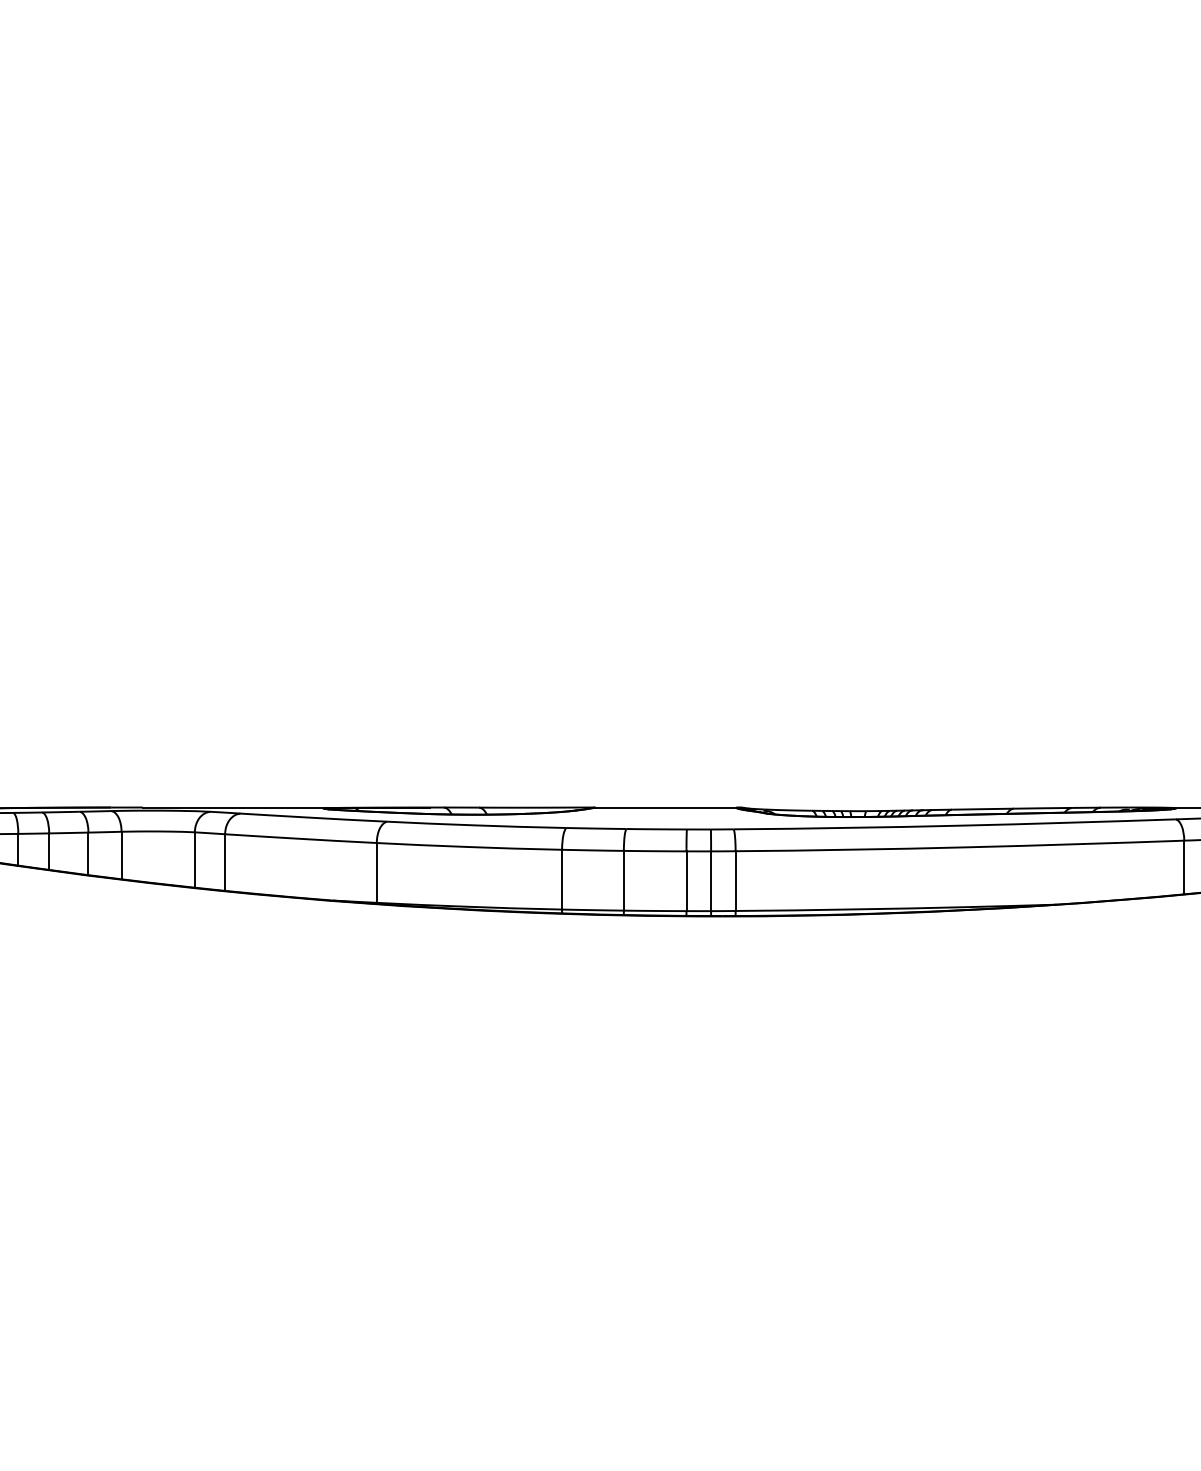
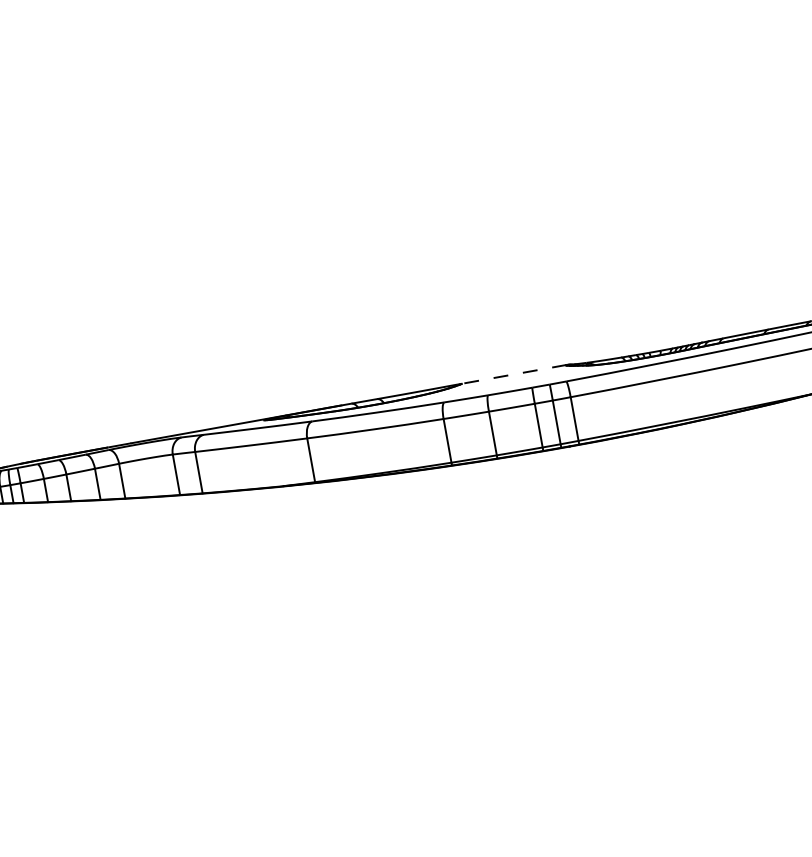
line: (663, 807) -> (512, 374), solid -> dashed

